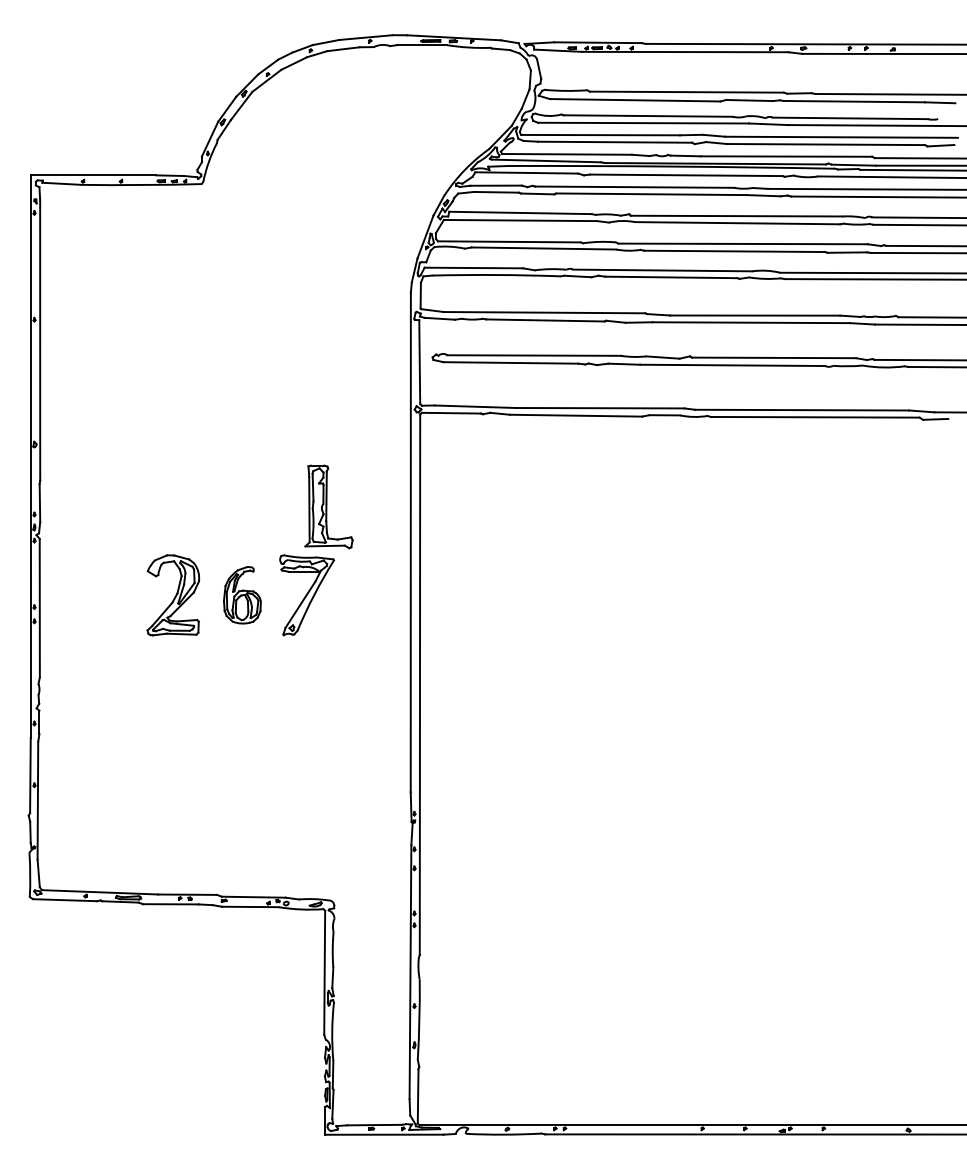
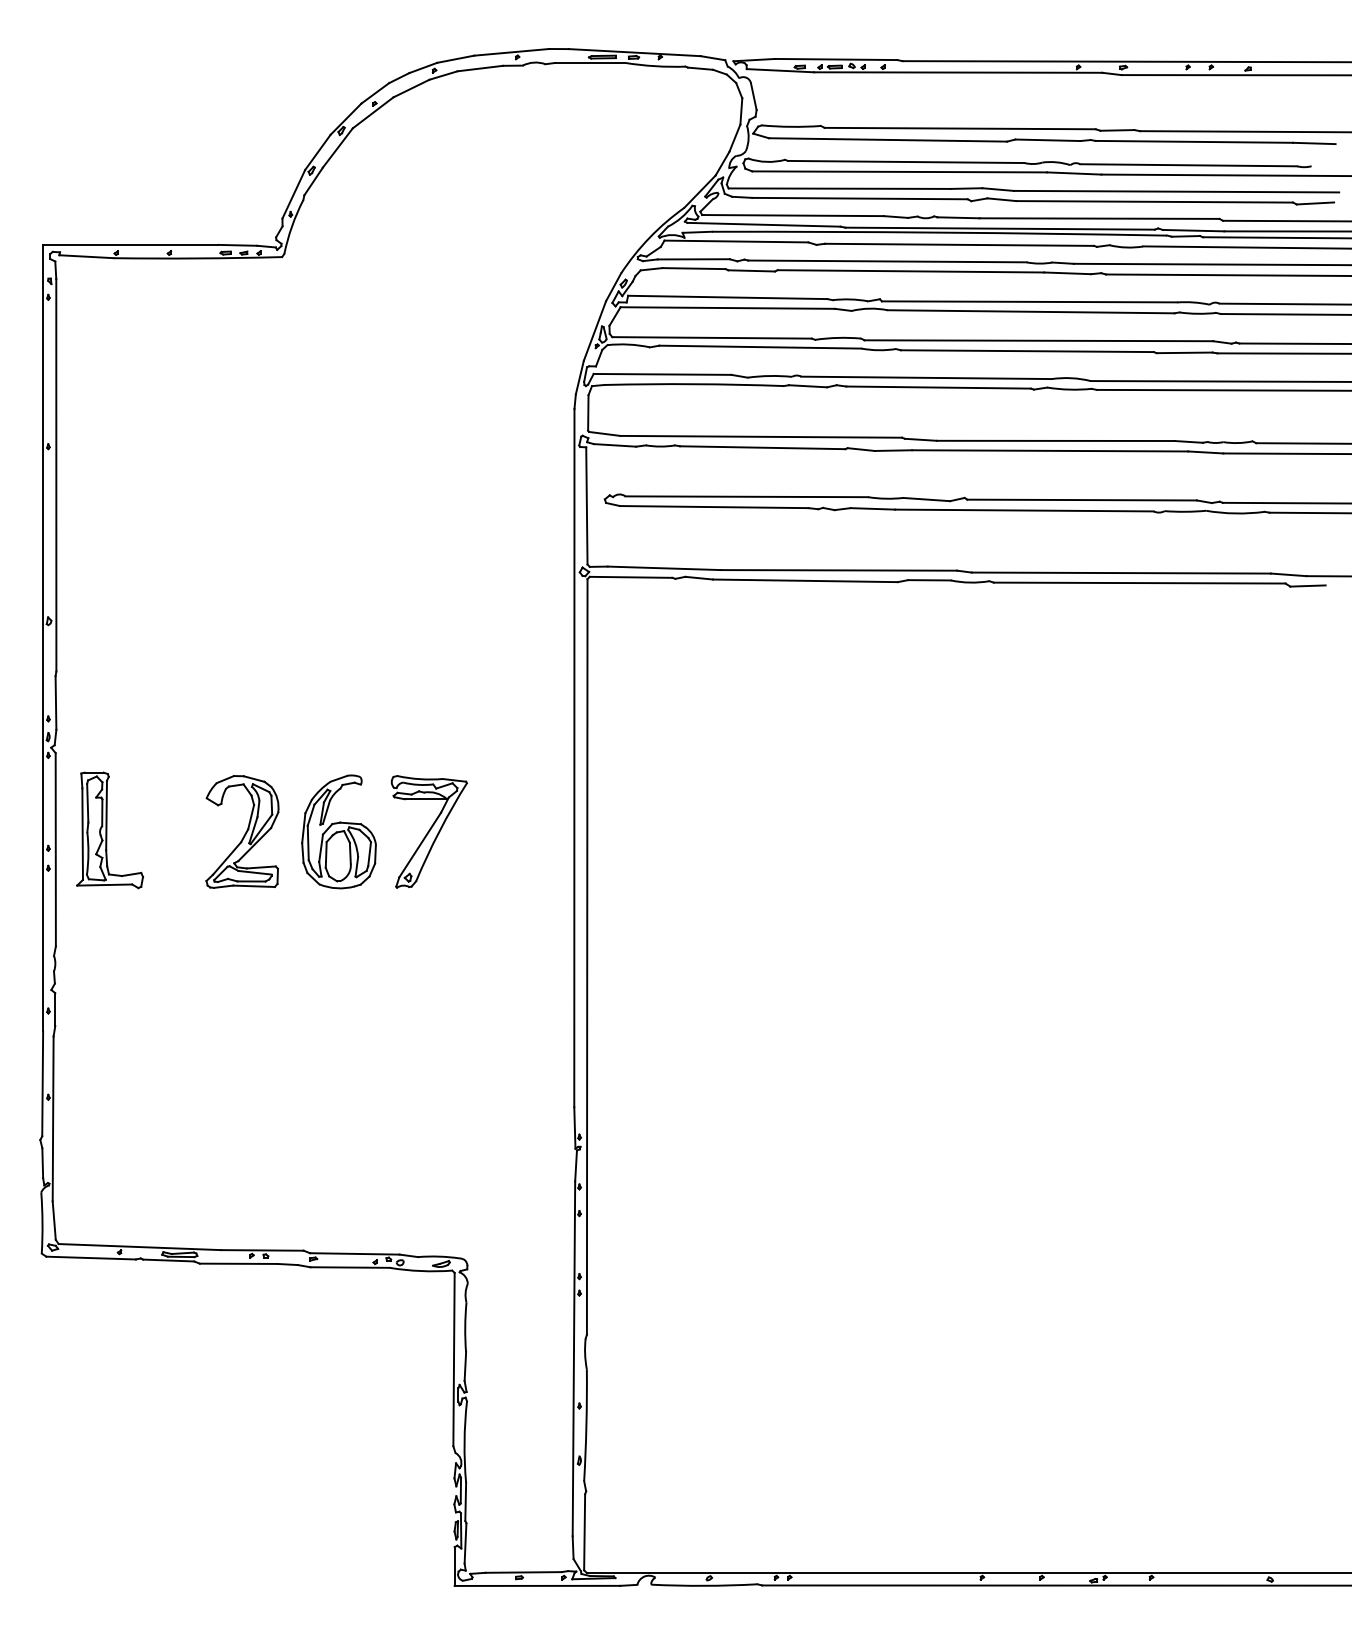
part: (328, 507) -> (109, 830), moved
part: (242, 595) -> (338, 831), size x1.43

